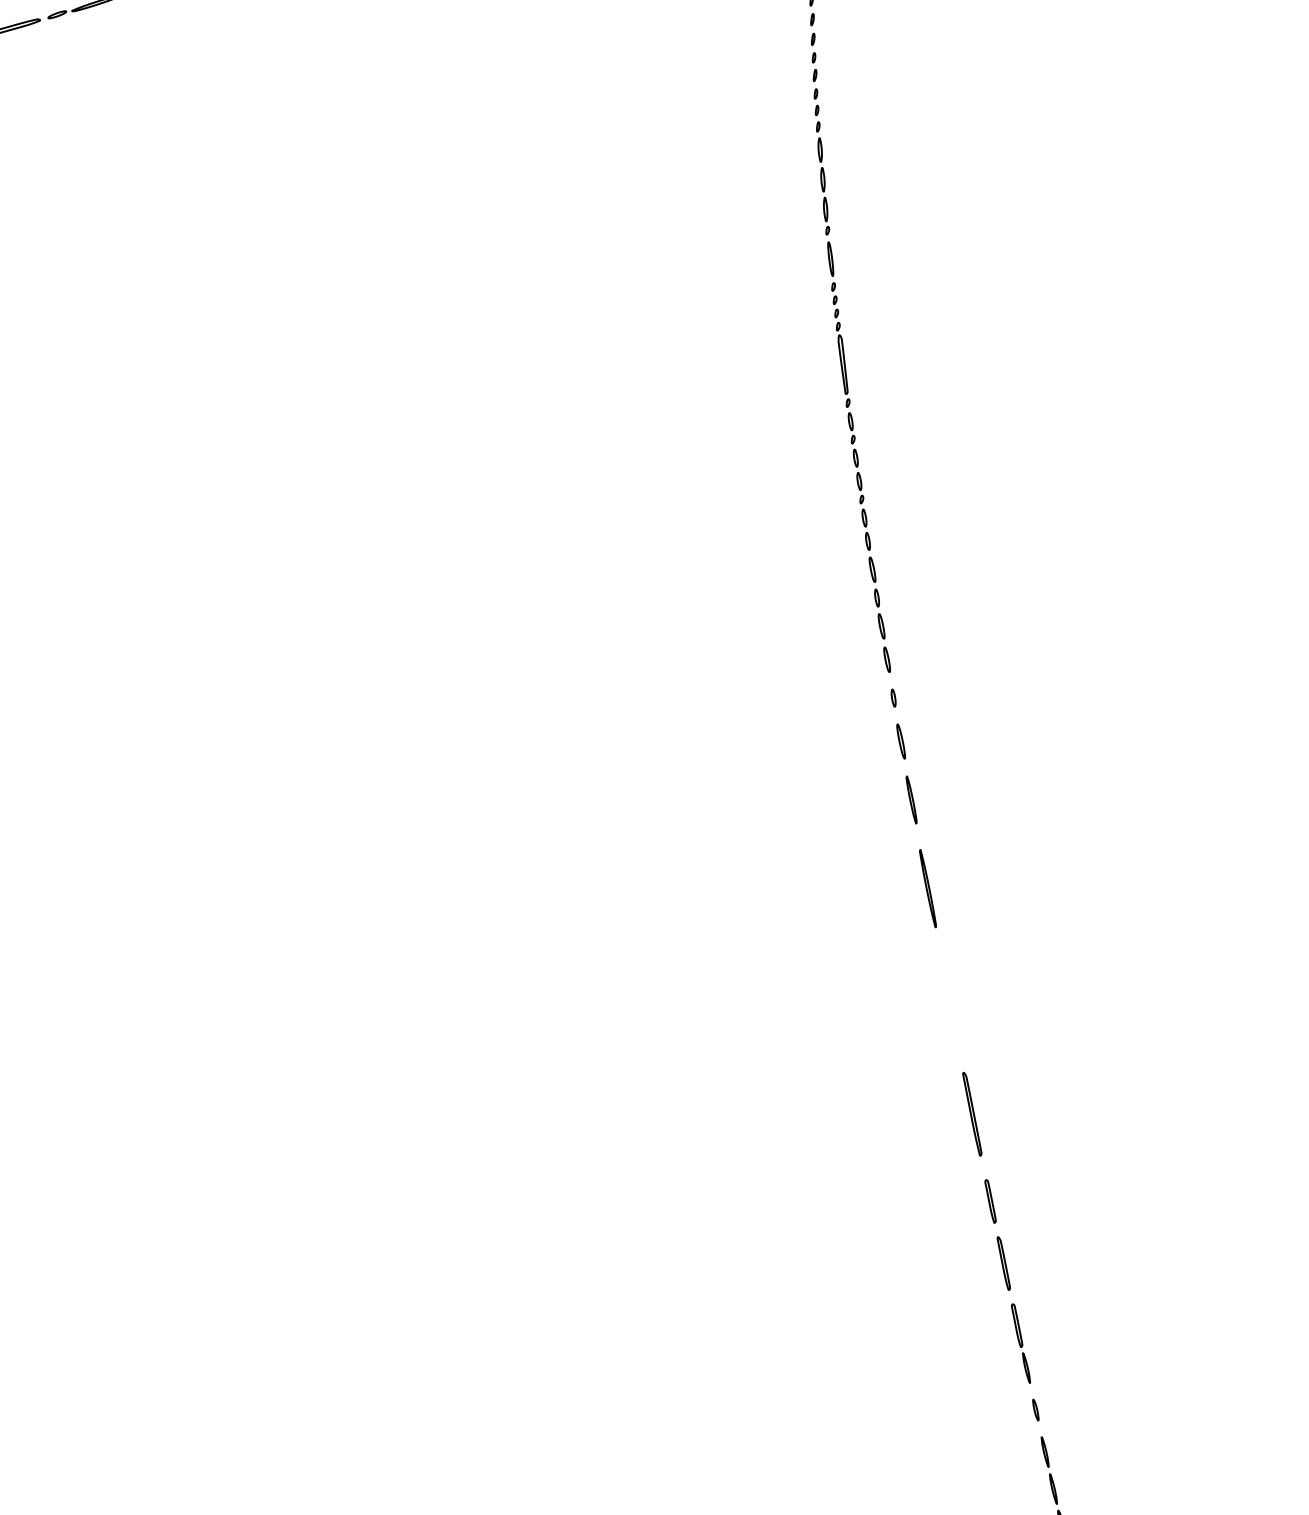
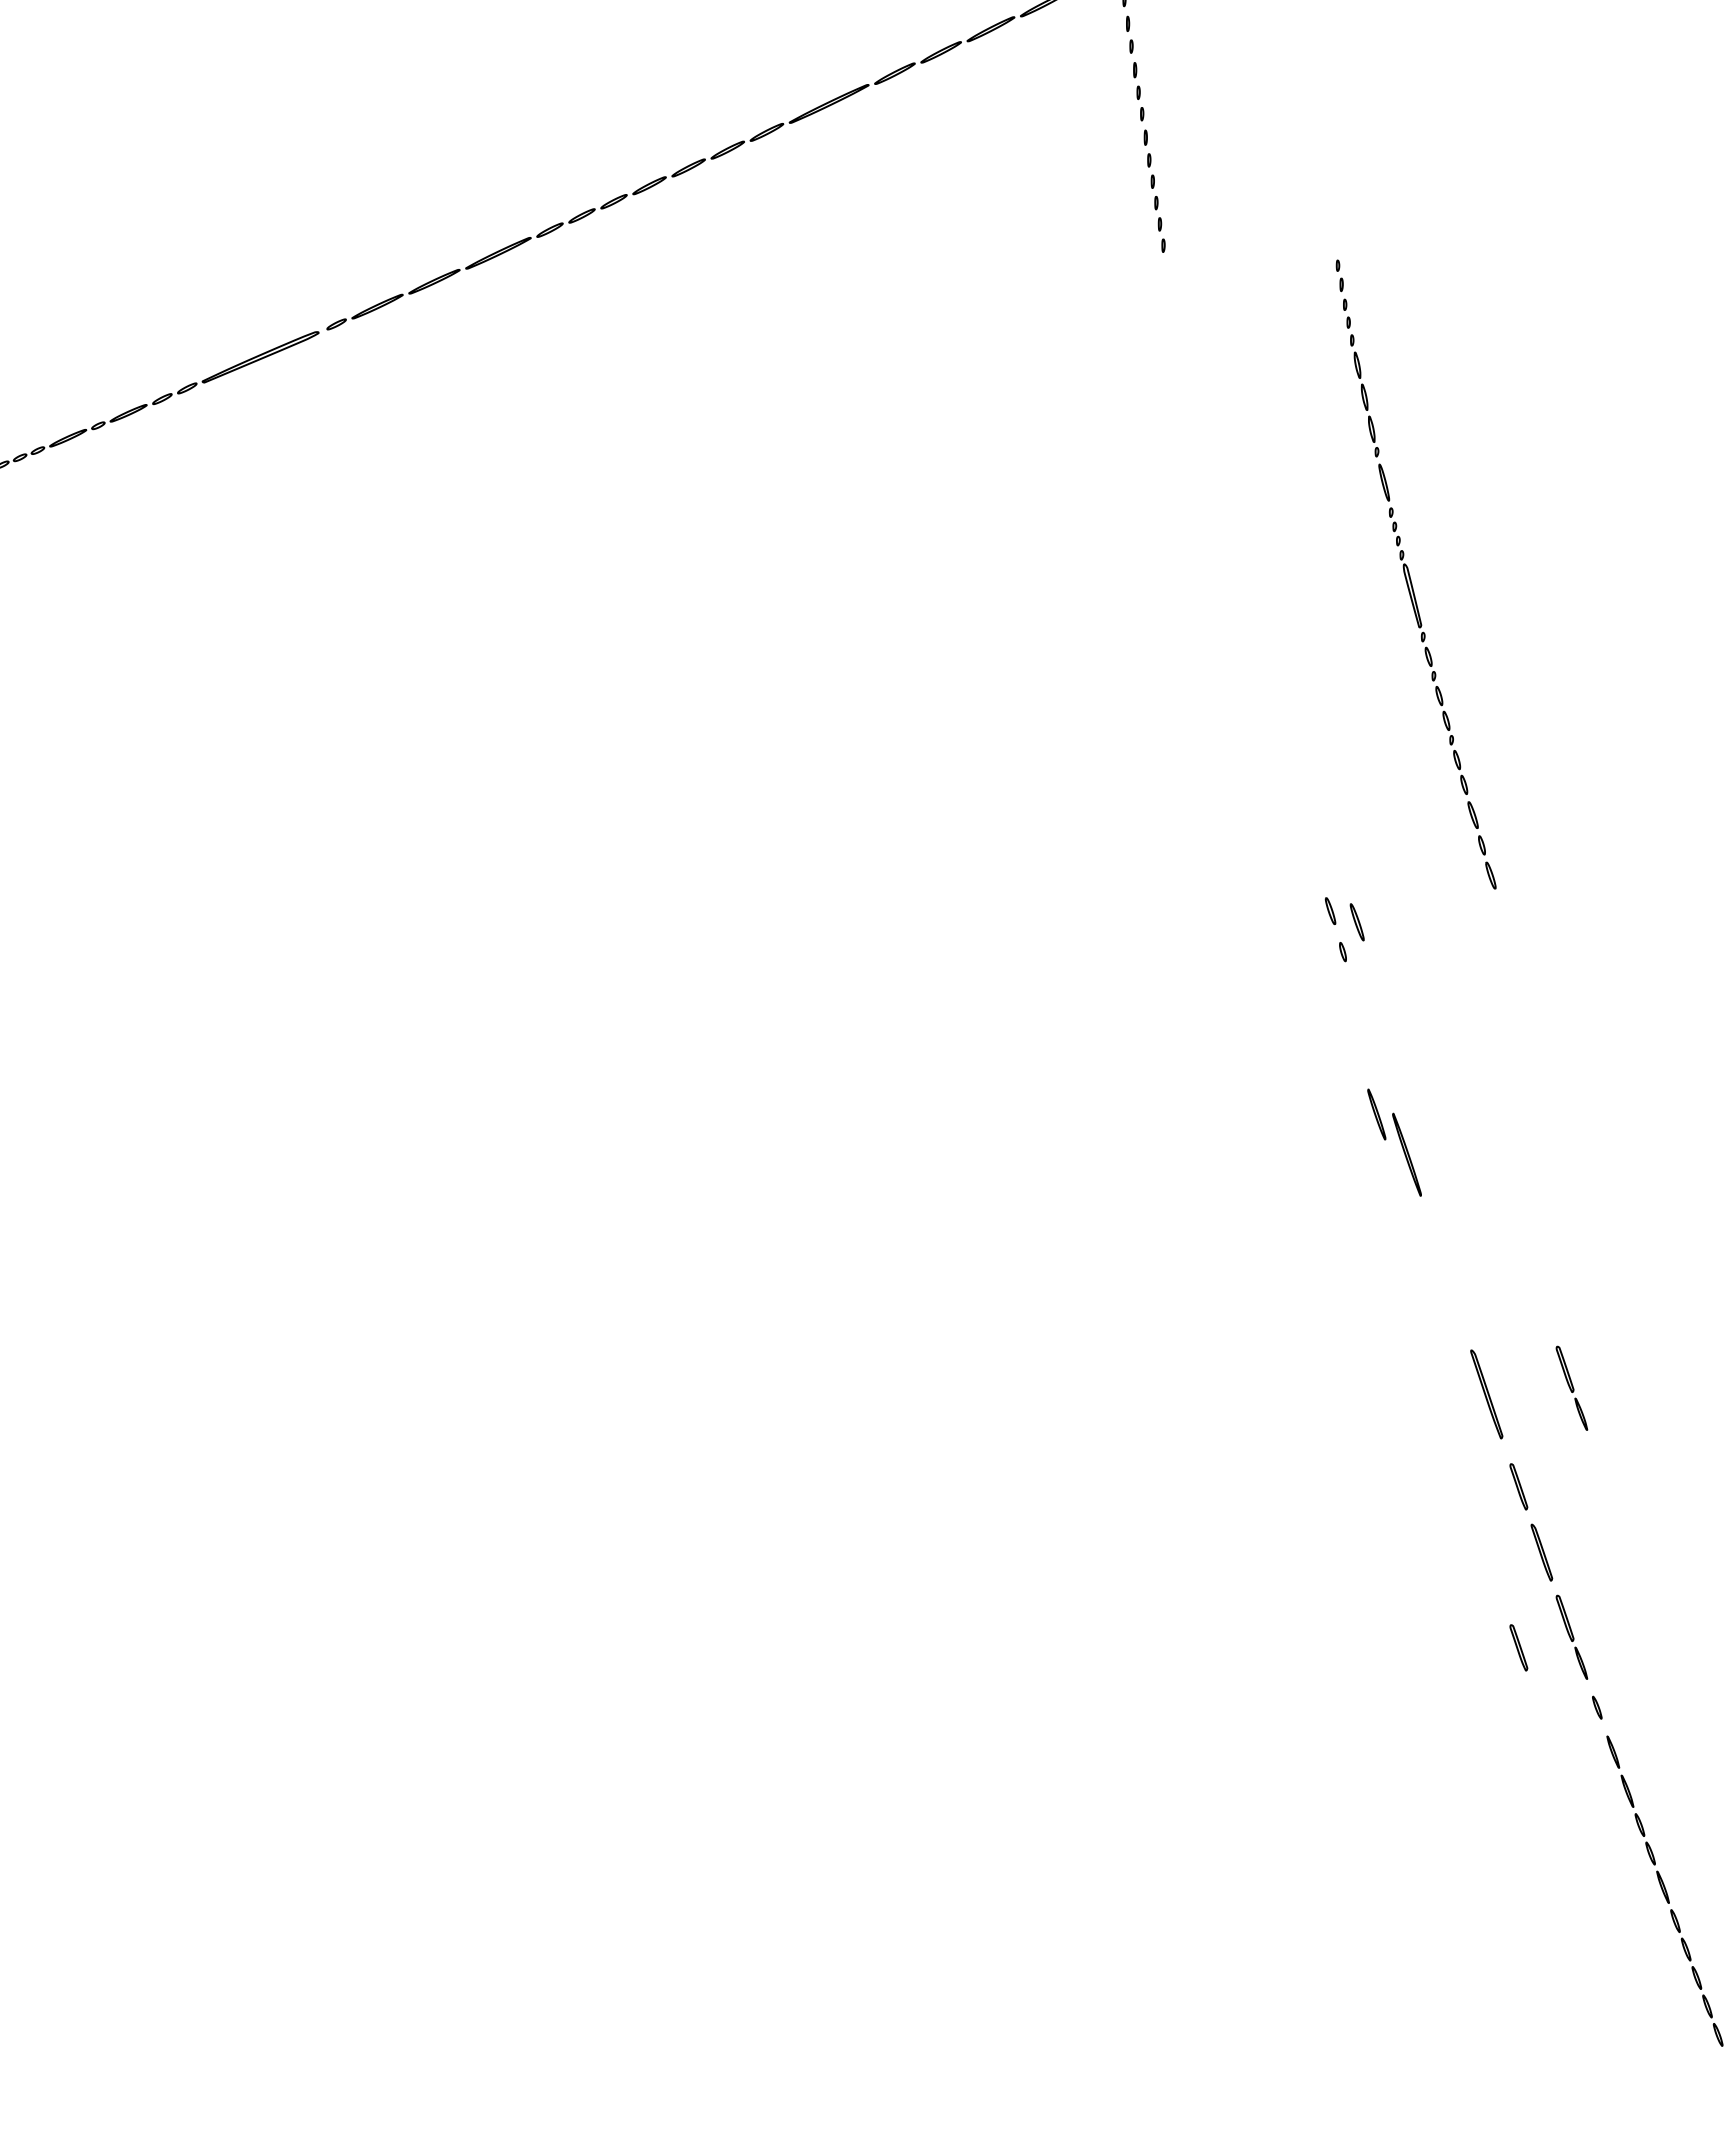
part: (848, 345) -> (1415, 574), moved
part: (900, 741) -> (1356, 922), moved
part: (911, 799) -> (1376, 1114), moved
part: (1049, 1117) -> (1571, 1387), added
part: (971, 1346) -> (1518, 1647), added

